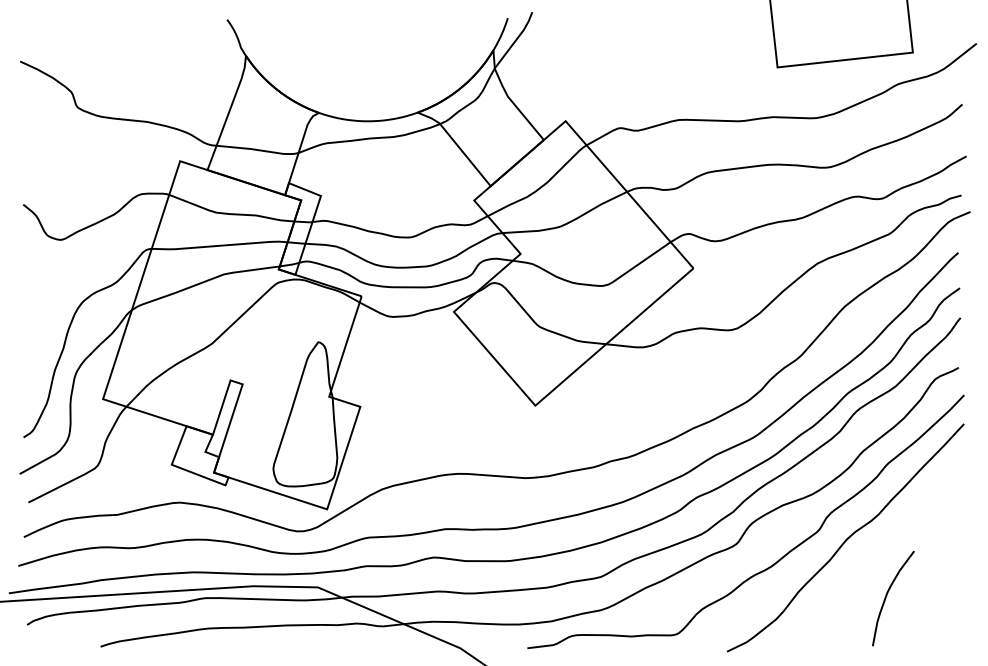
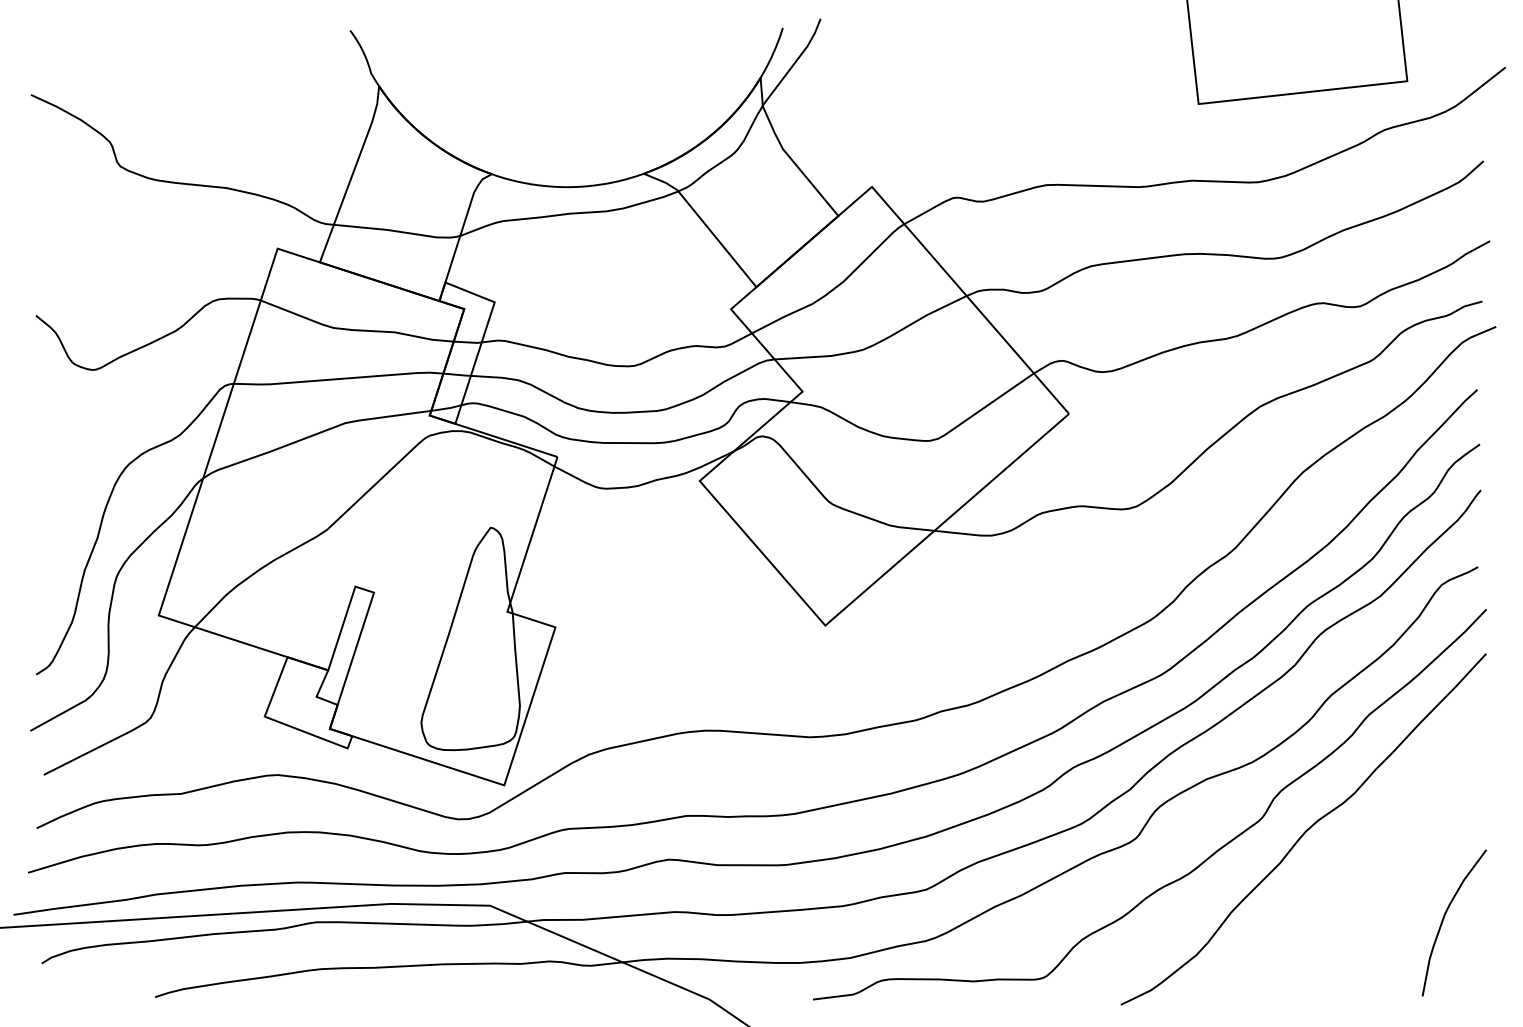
curve: (887, 595) -> (1445, 918), moved

